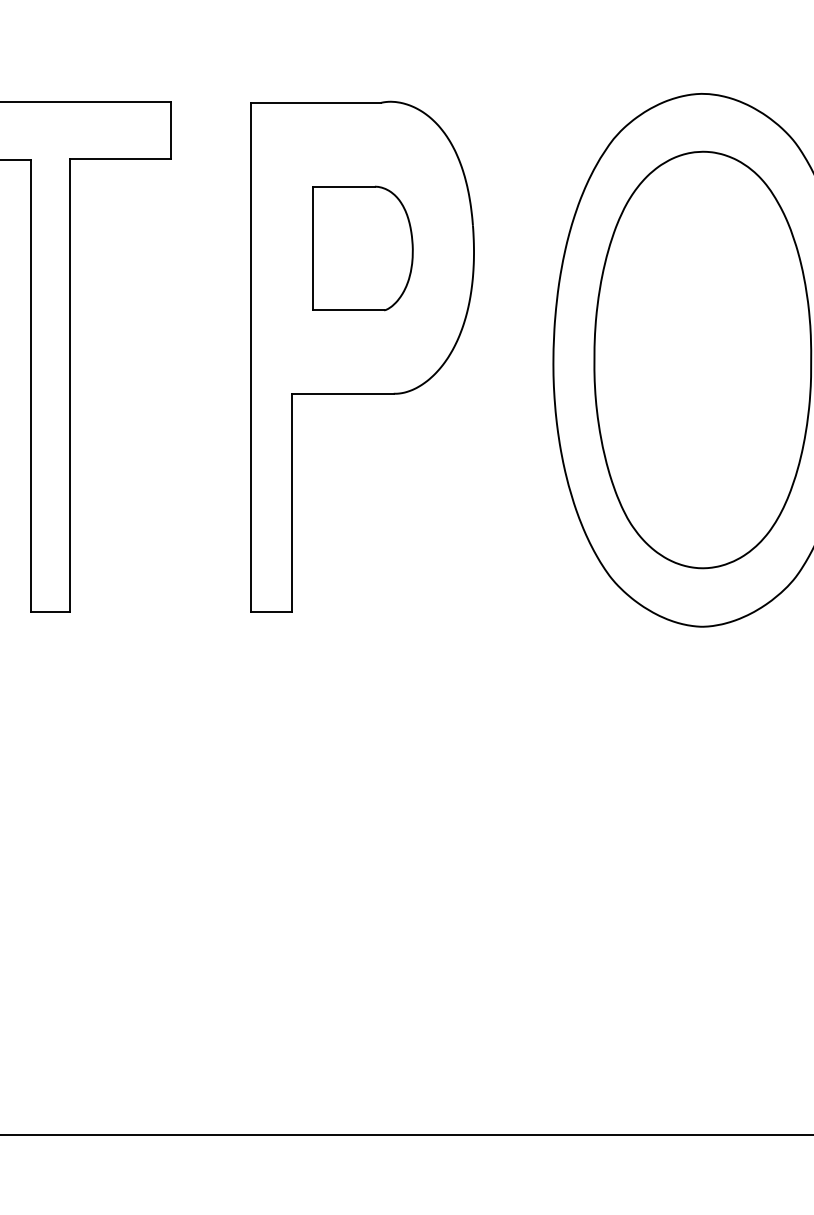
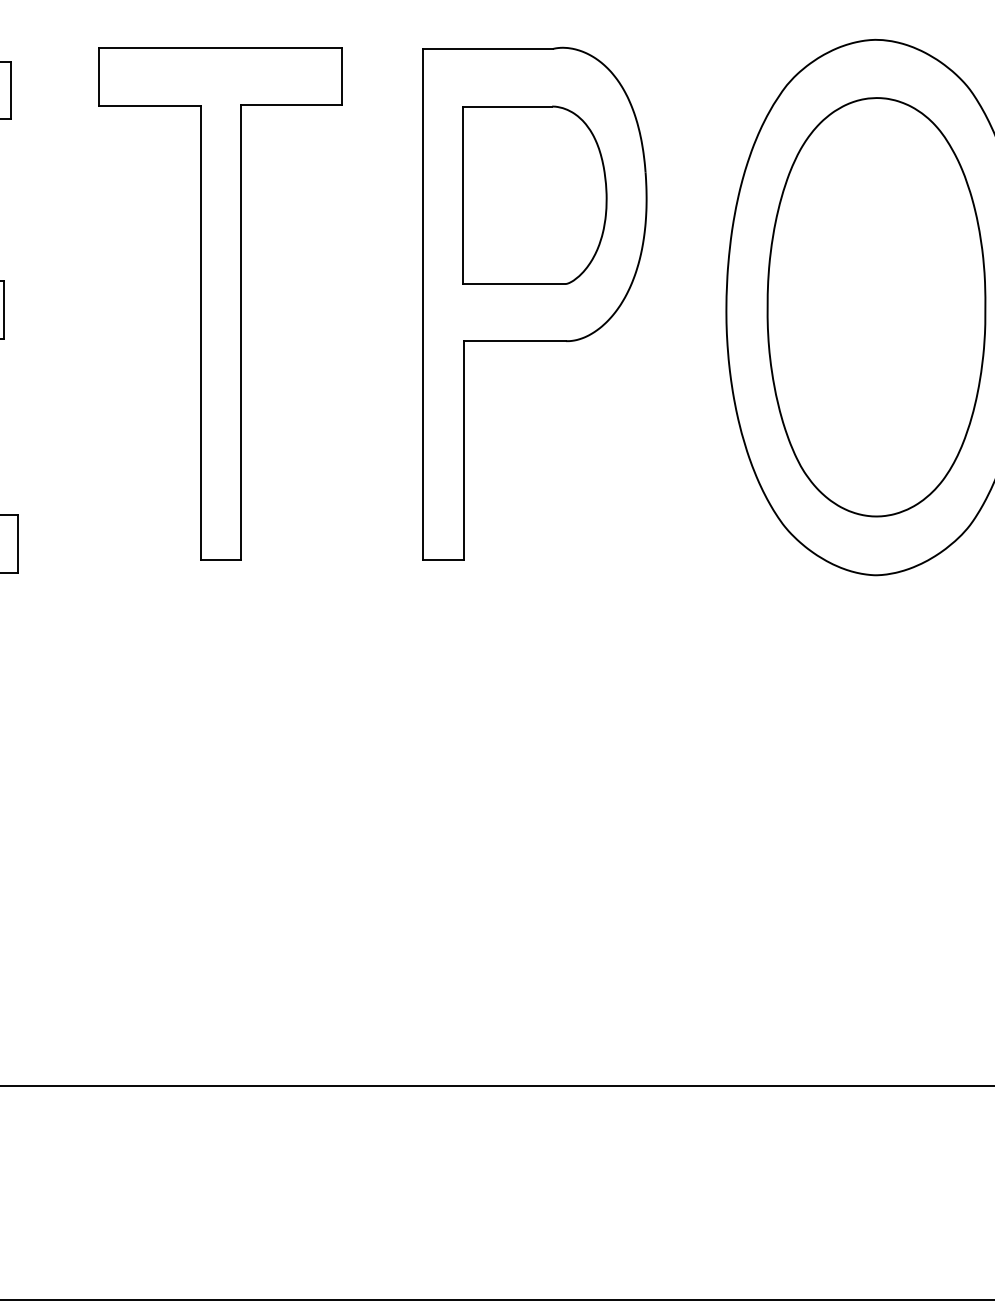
part: (362, 247) -> (534, 194), size x1.43

